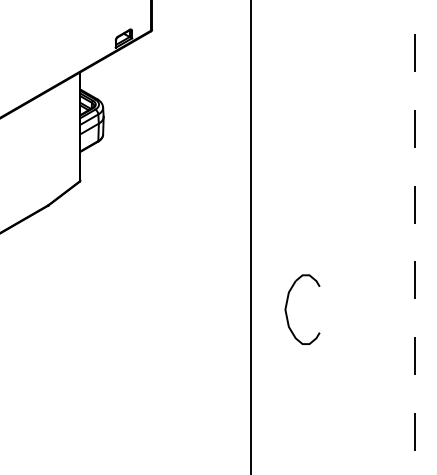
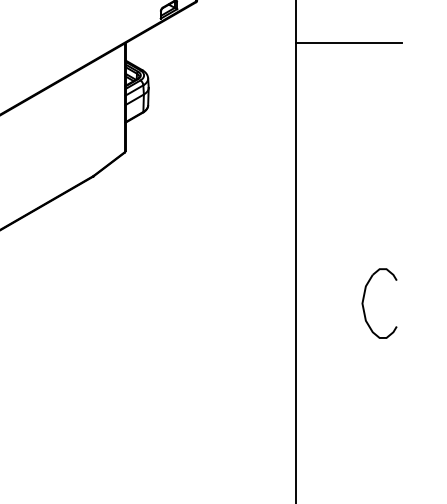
line: (303, 72) -> (348, 43), added
part: (287, 305) -> (364, 299), moved

